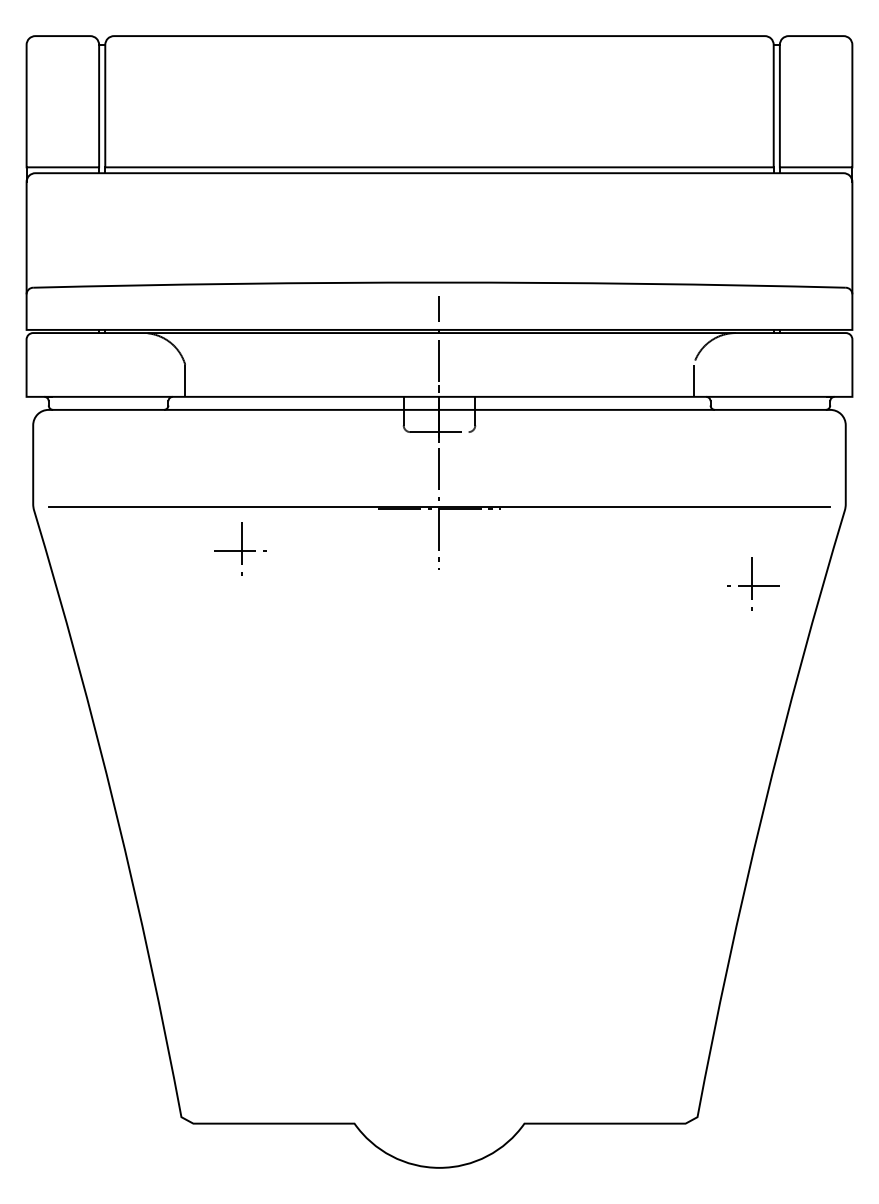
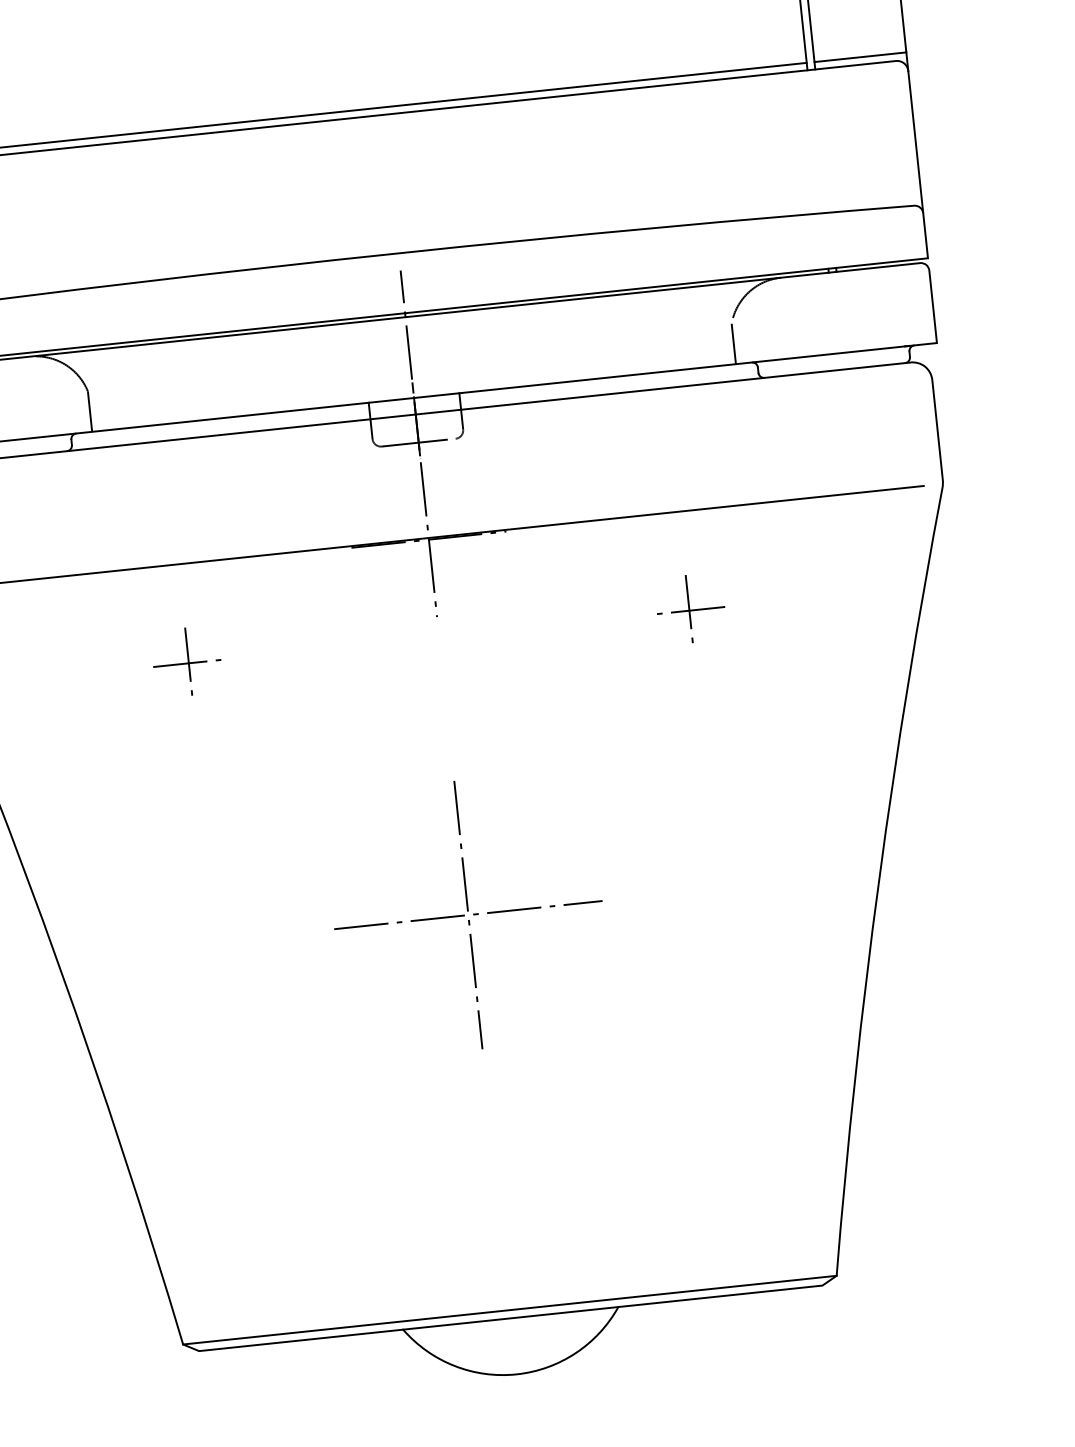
part: (240, 548) -> (186, 660), moved
part: (753, 583) -> (690, 607), moved
part: (439, 804) -> (468, 914), added
line: (439, 1117) -> (509, 1310), added
line: (439, 1123) -> (510, 1318), added

